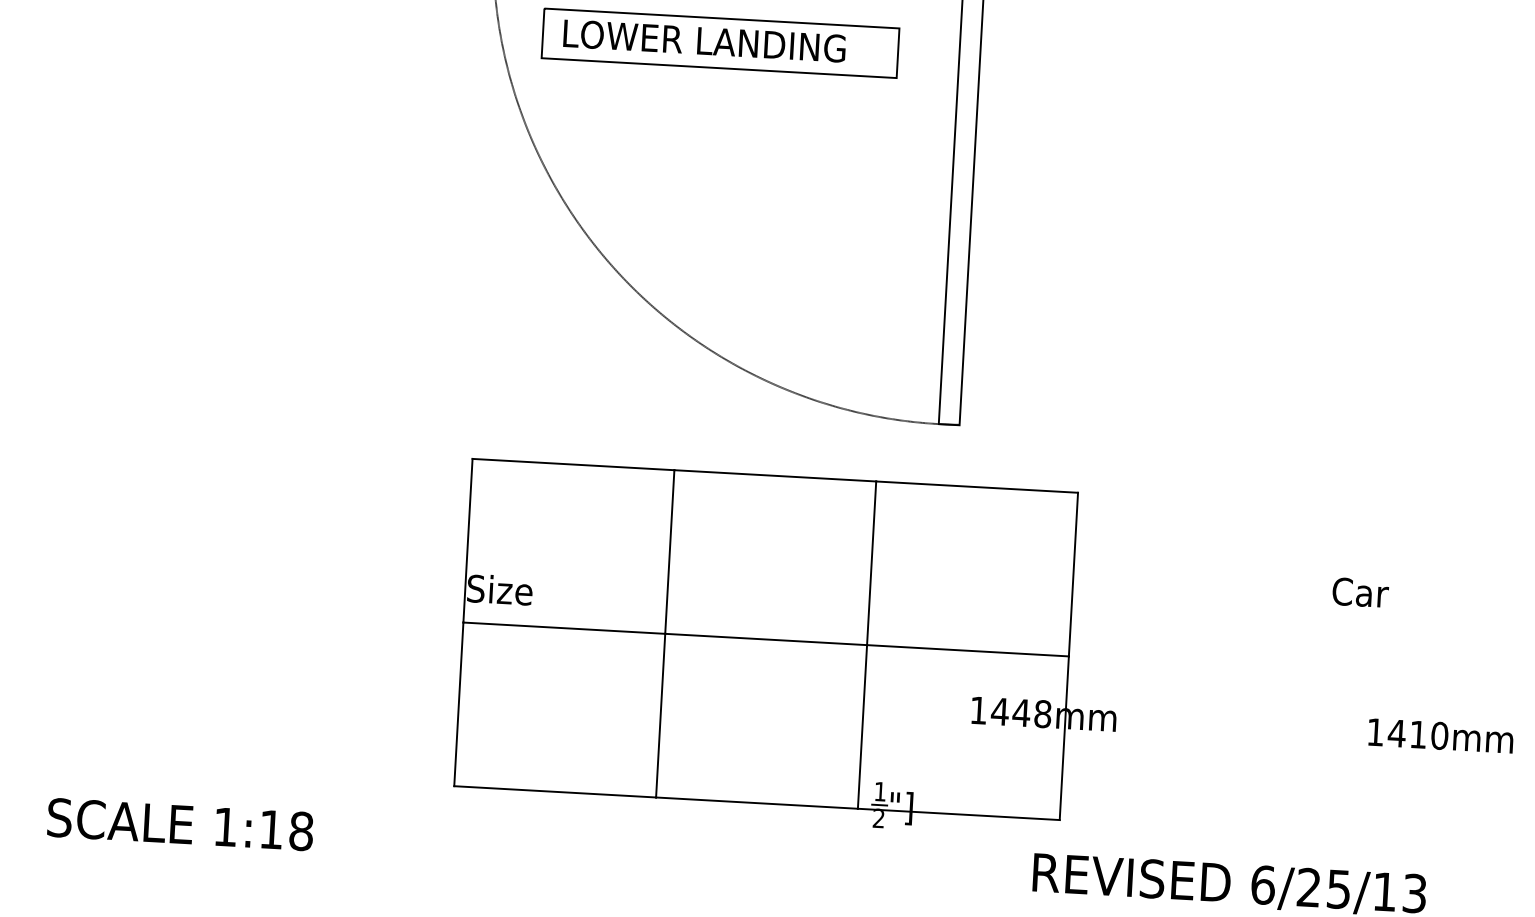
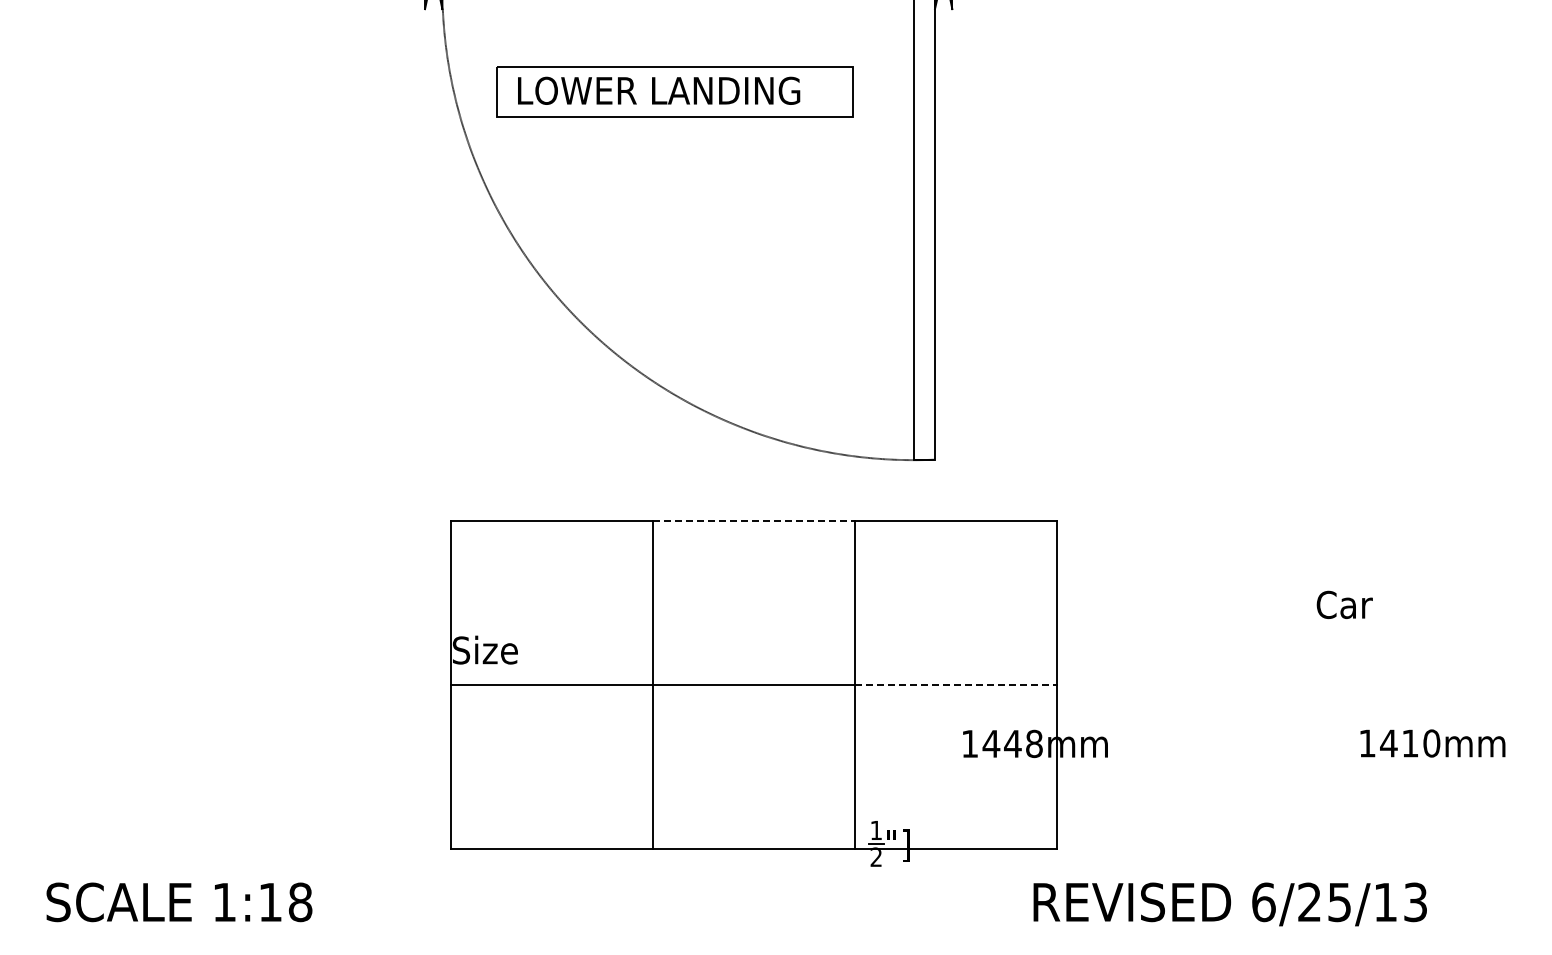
line: (776, 475) -> (754, 520), solid -> dashed
line: (968, 650) -> (956, 684), solid -> dashed

